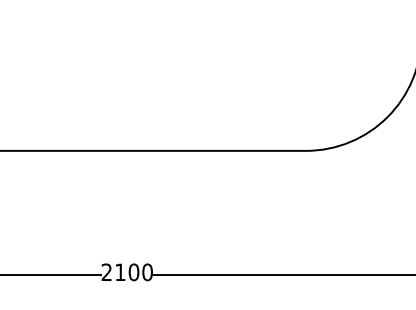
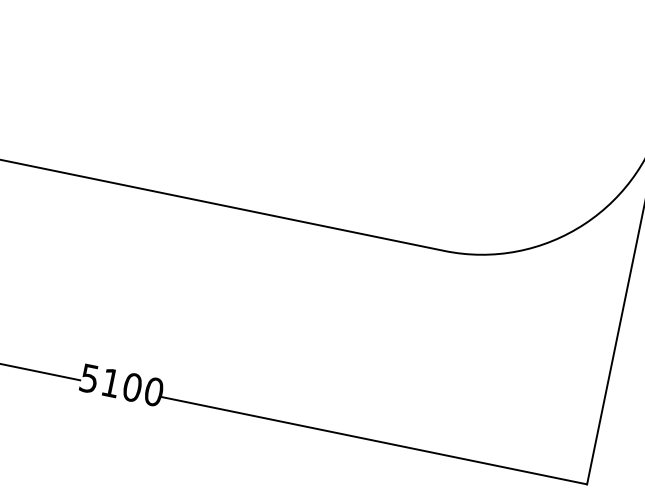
text: (106, 272) -> (88, 378), 2100 -> 5100

